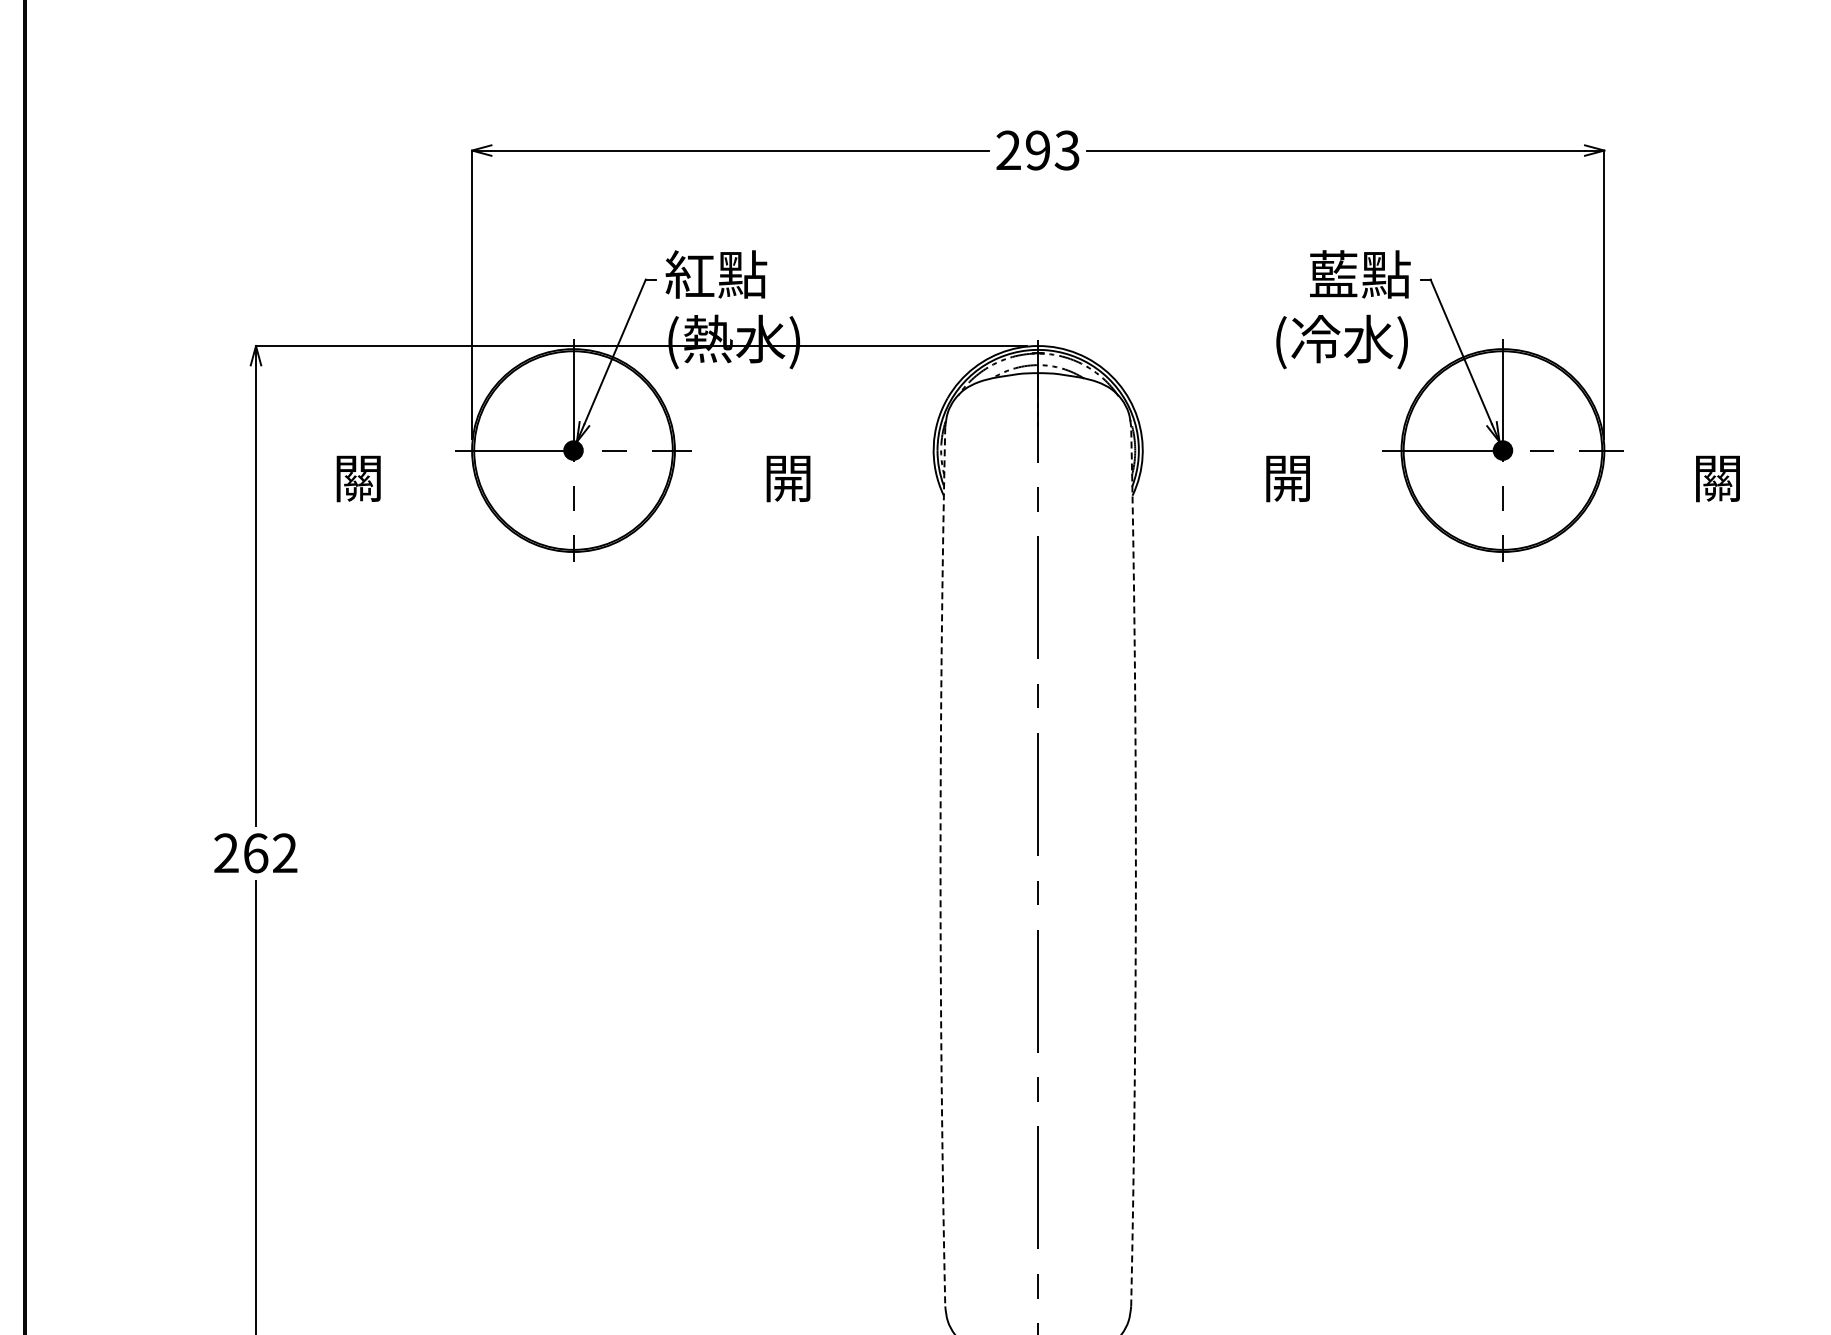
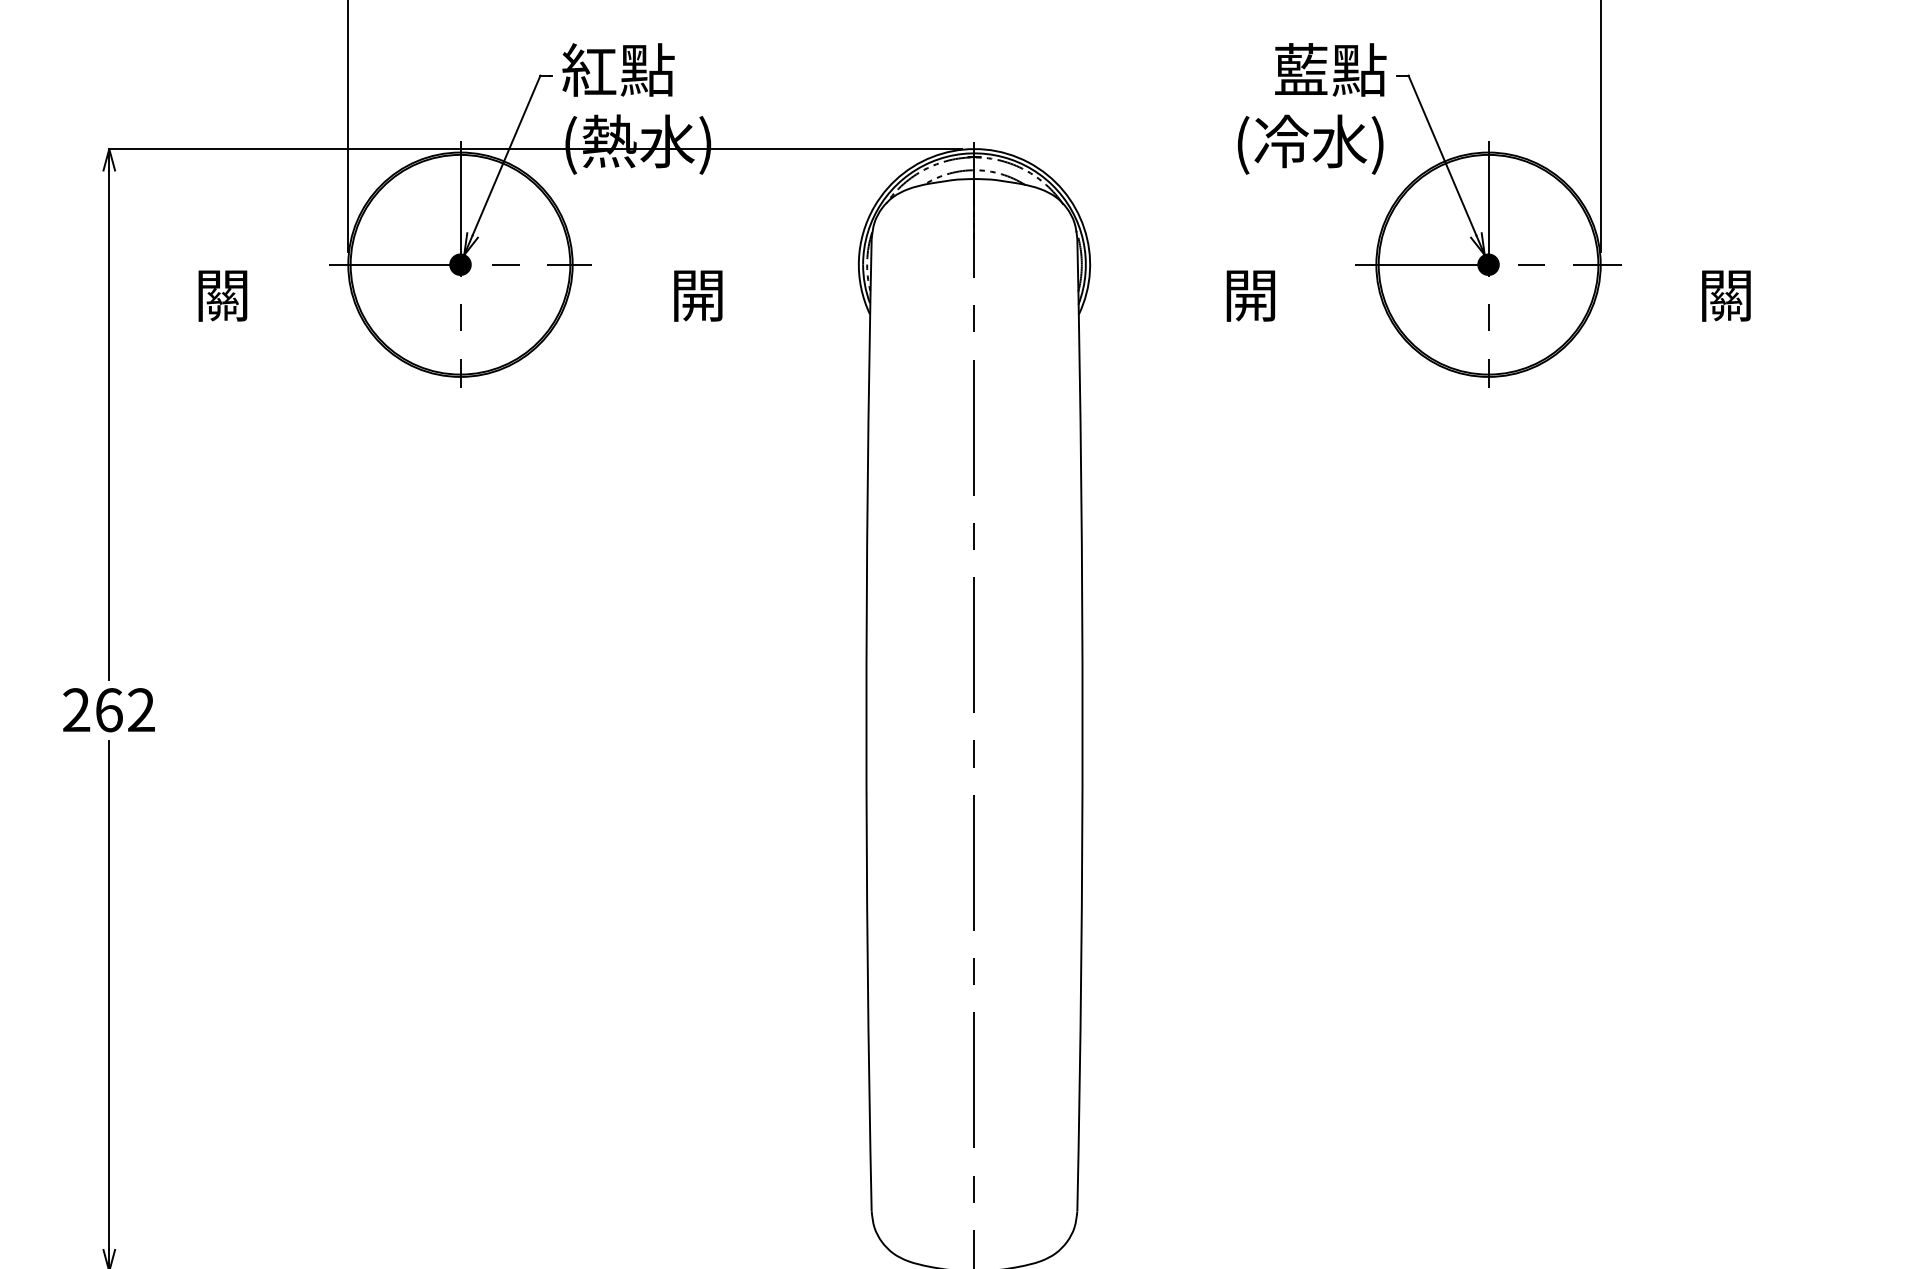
arc: (940, 866) -> (866, 724), dashed -> solid
arc: (1135, 866) -> (1082, 724), dashed -> solid

